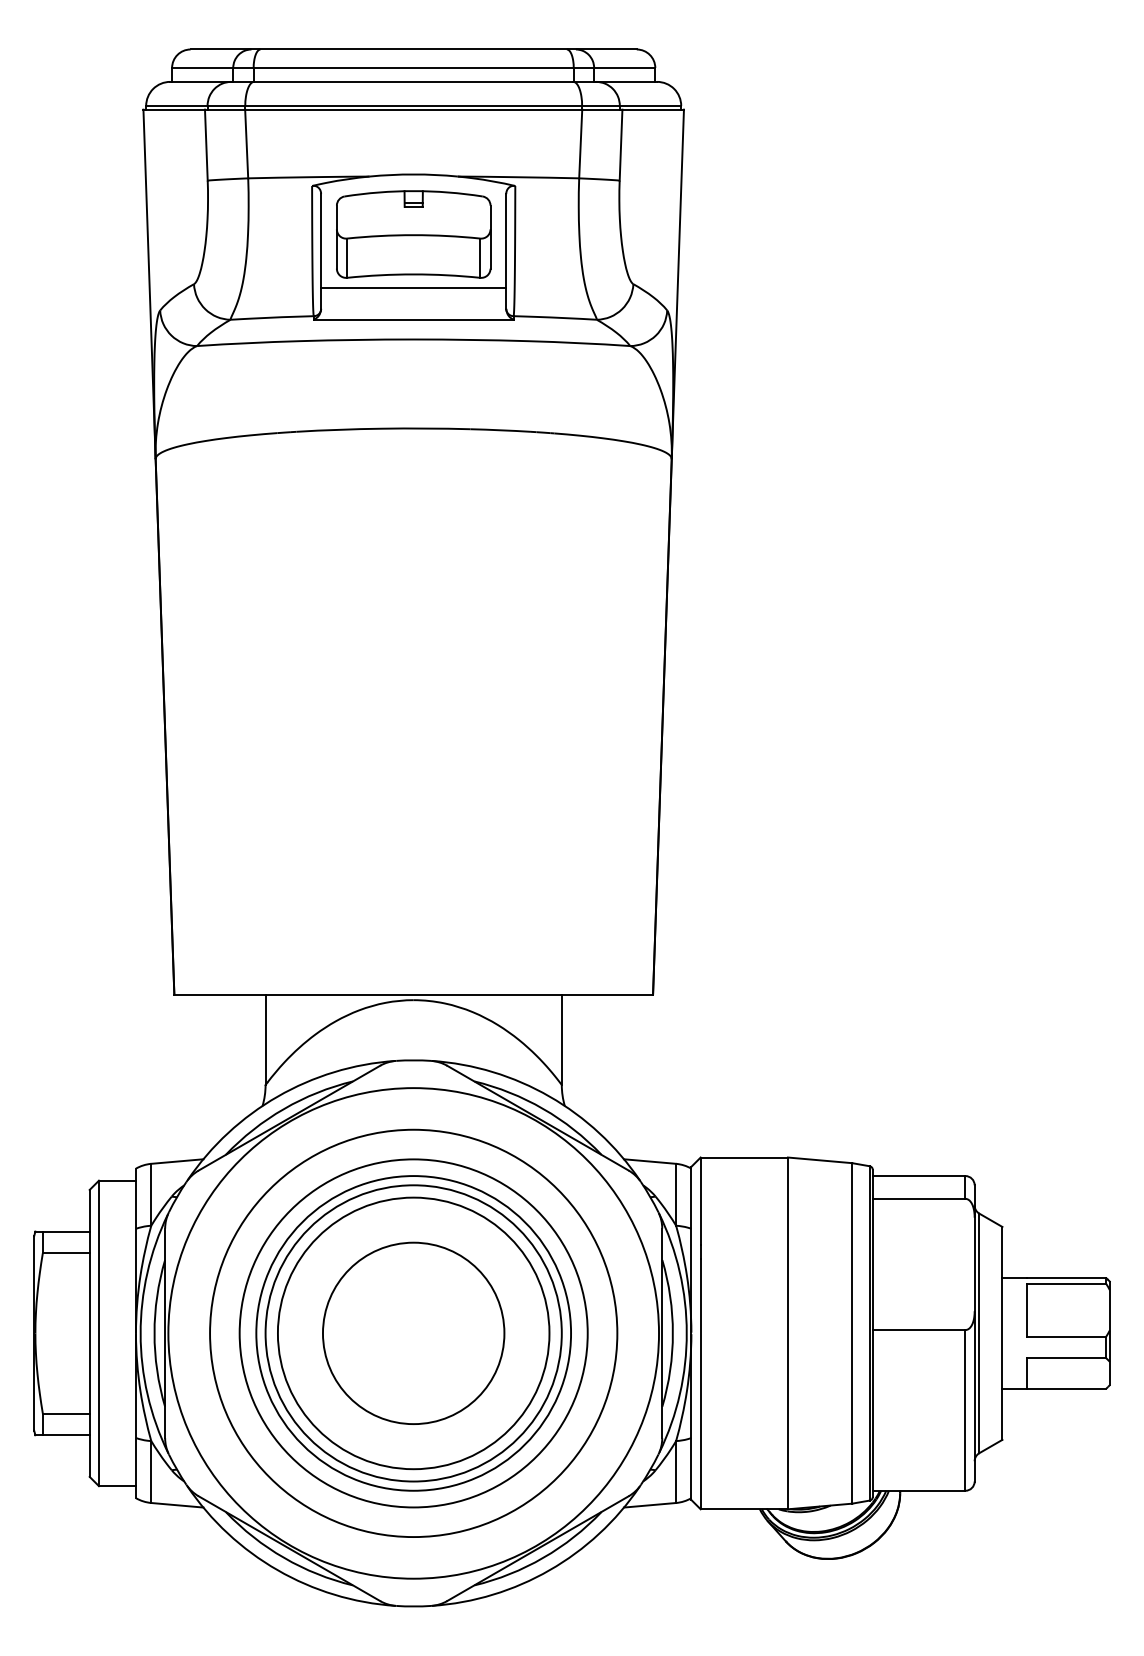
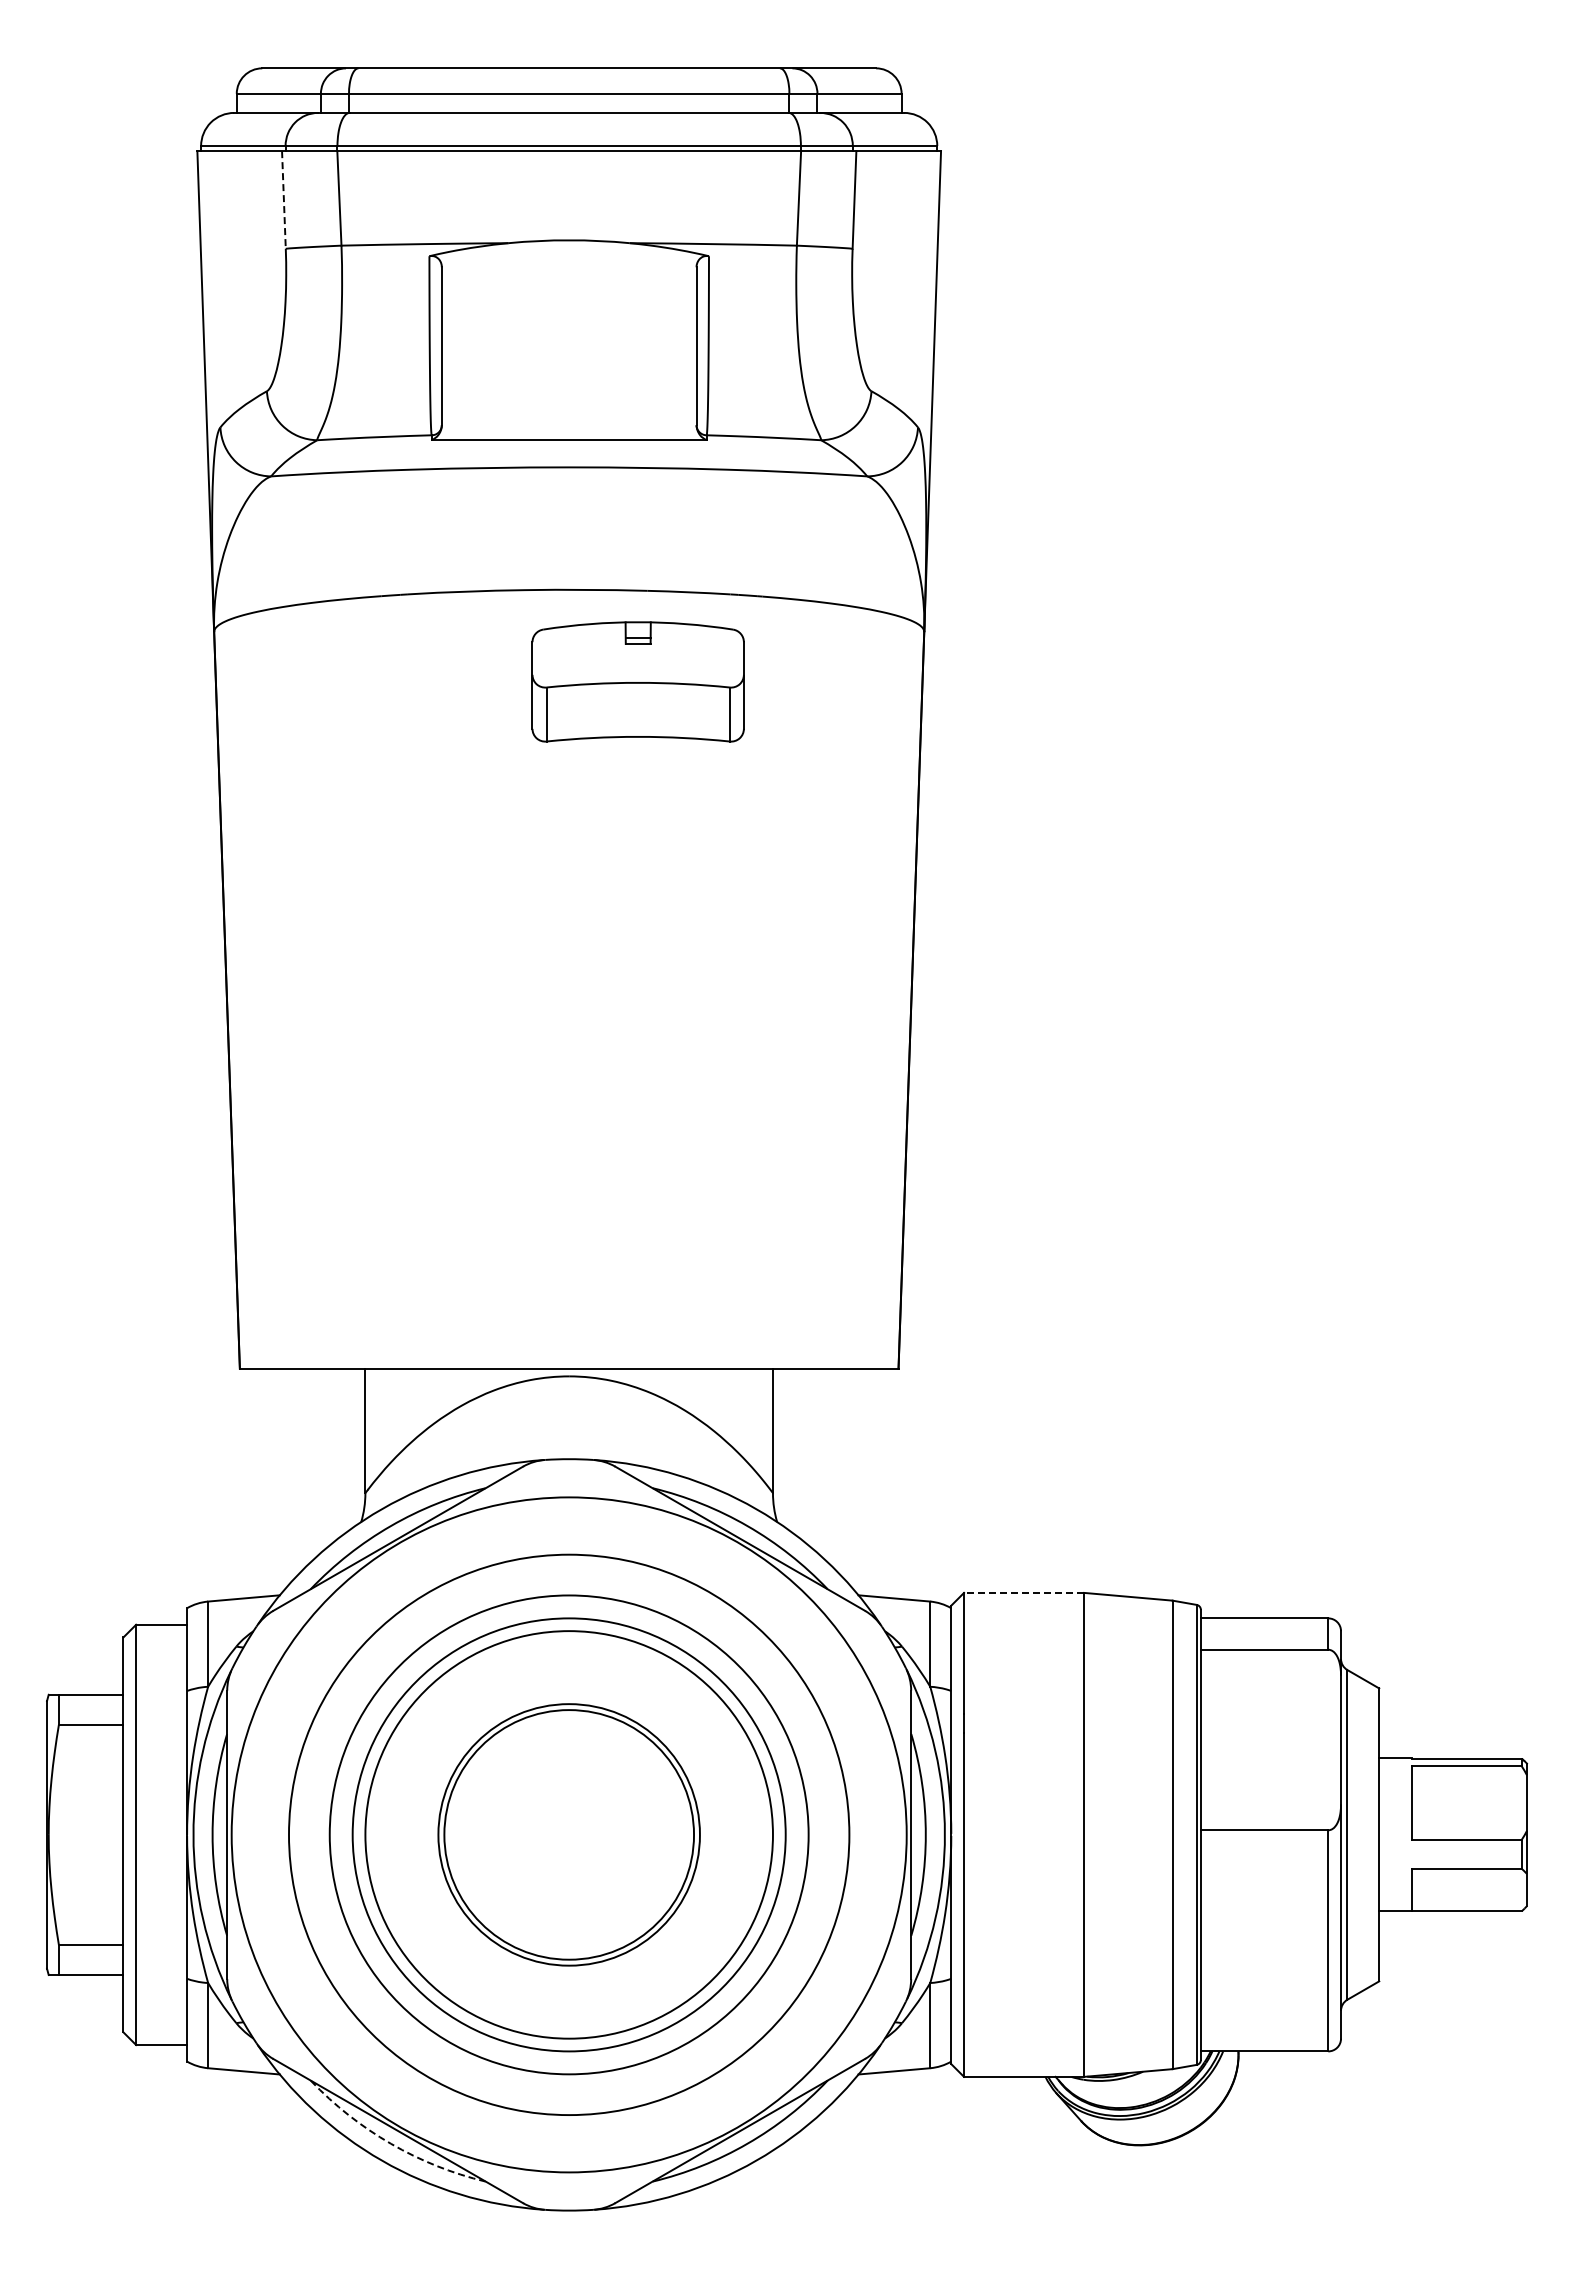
line: (206, 144) -> (283, 199), solid -> dashed
part: (413, 234) -> (637, 681), moved
line: (413, 287) -> (568, 395), removed
line: (743, 1157) -> (1023, 1592), solid -> dashed
circle: (413, 1333) -> (569, 1834), size x0.7
arc: (283, 1557) -> (390, 2143), solid -> dashed

